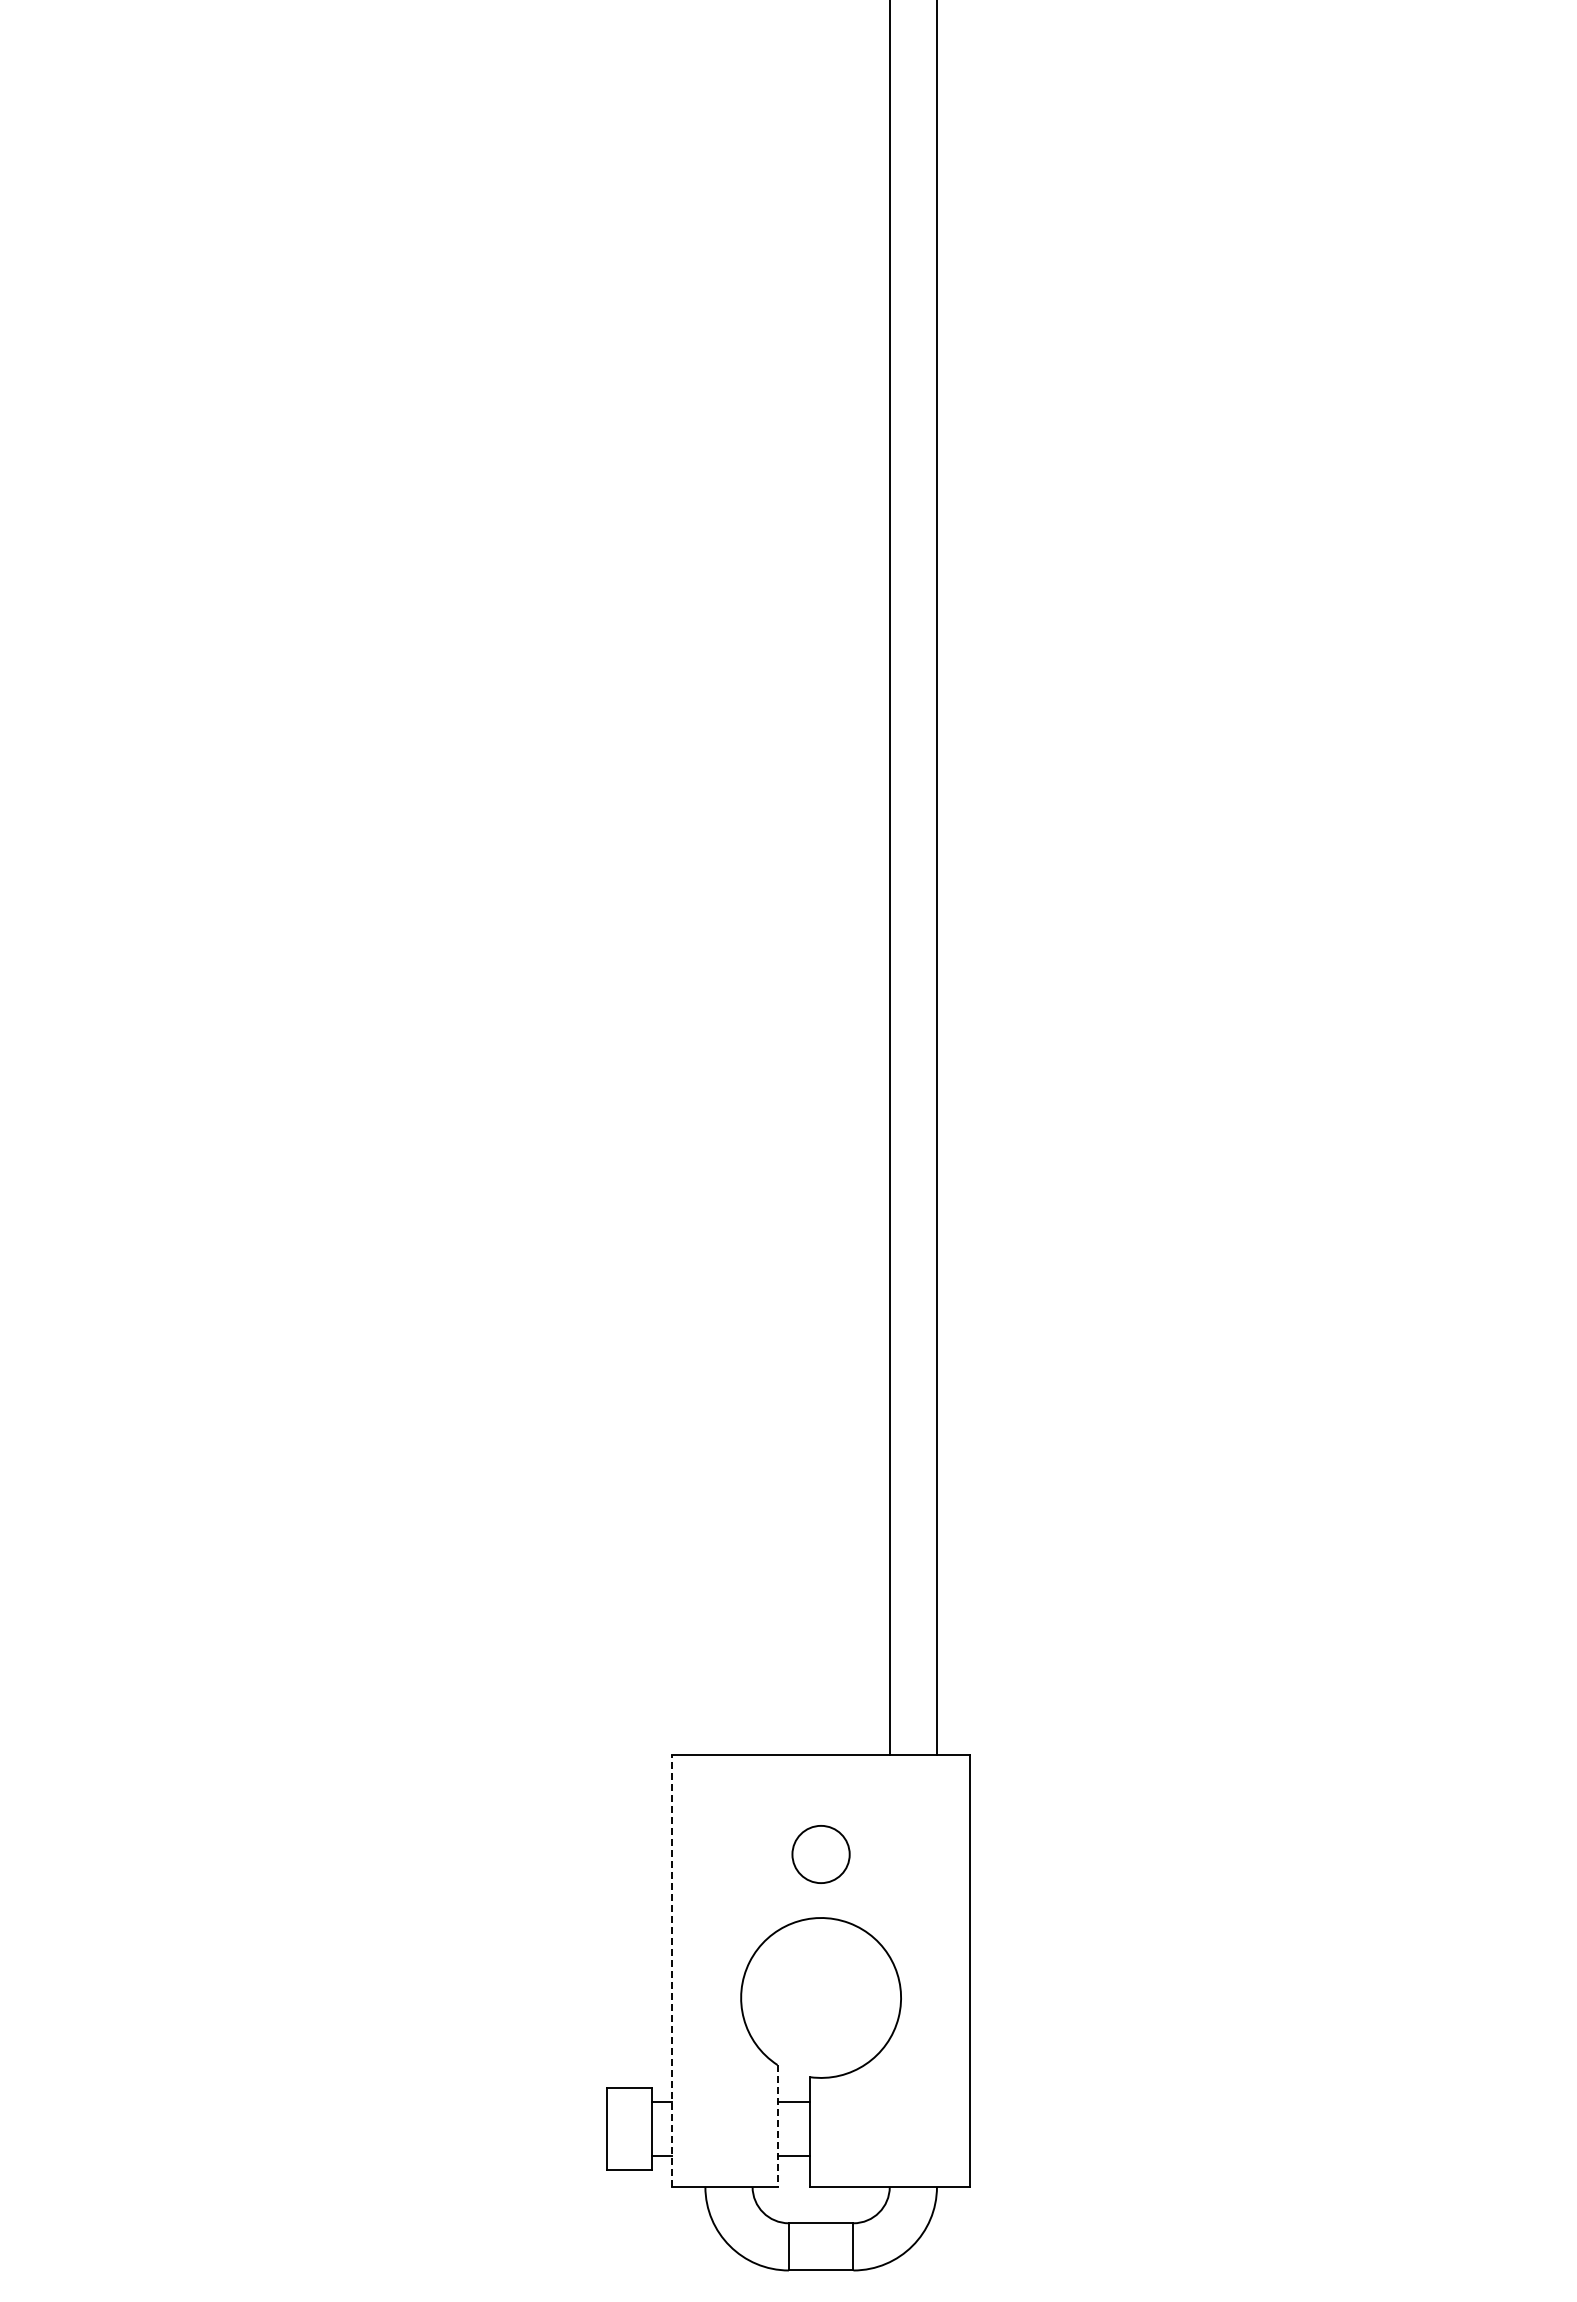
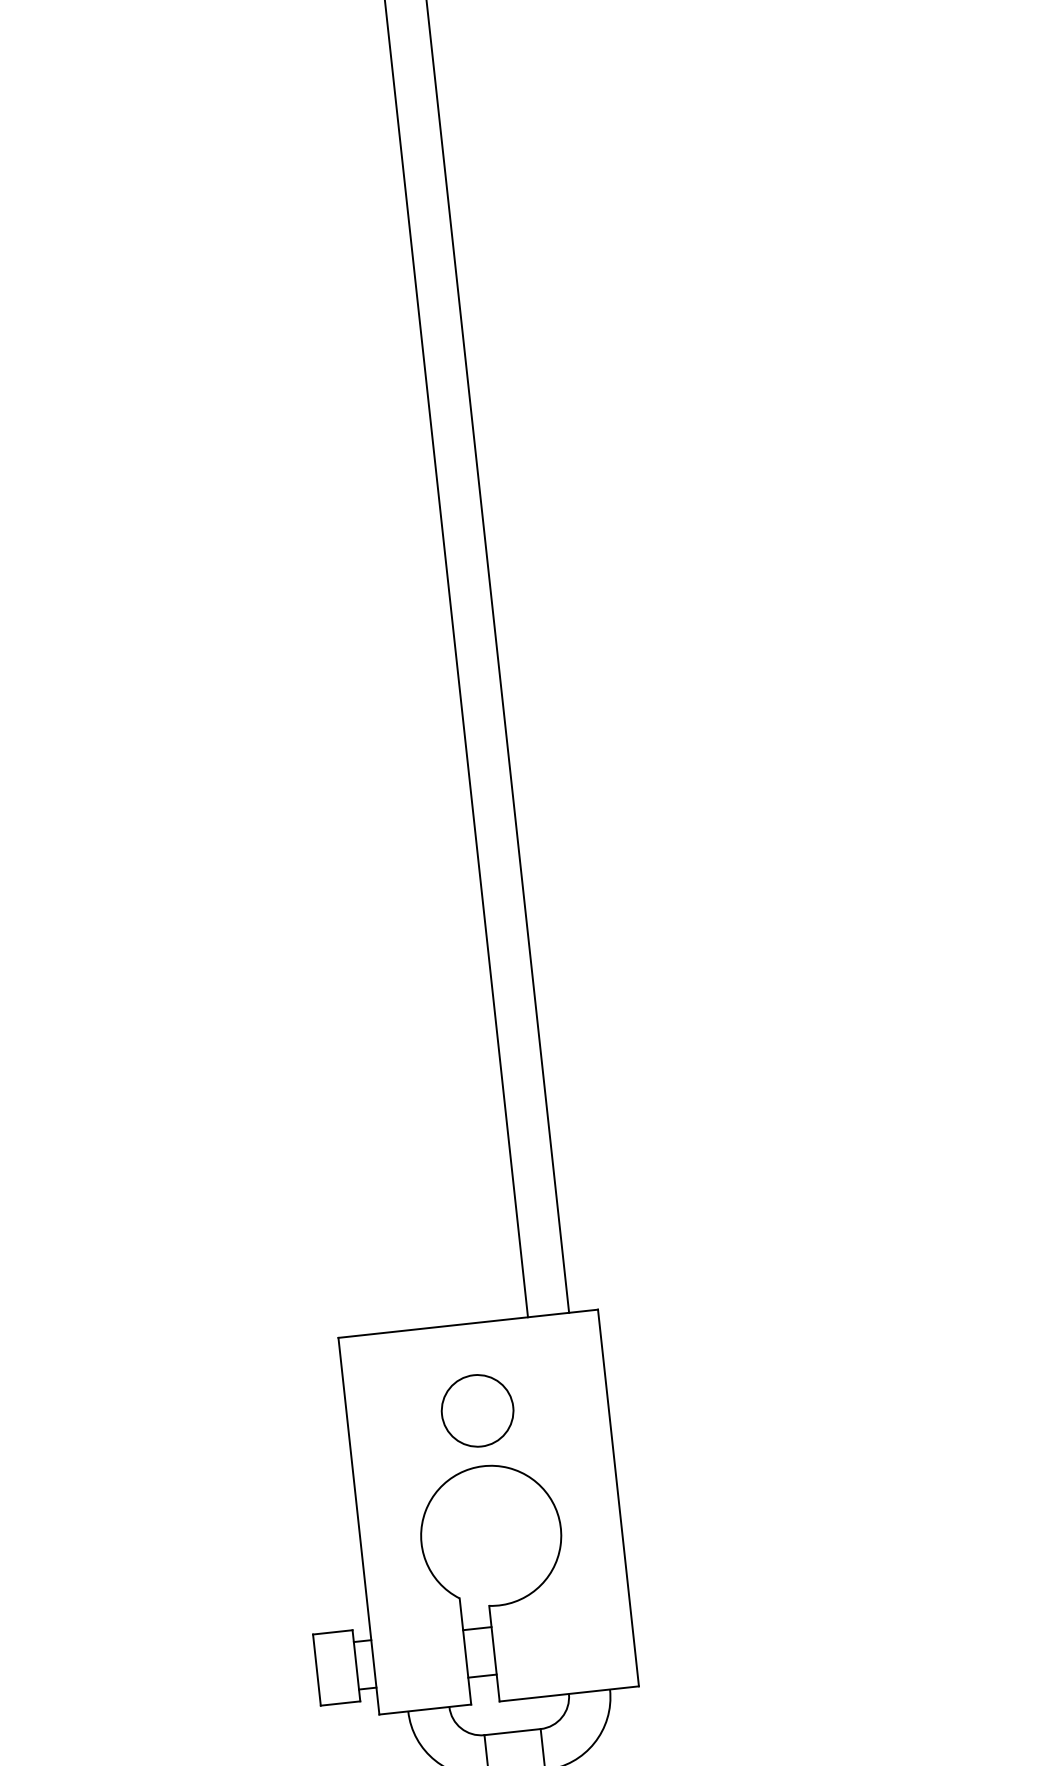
circle: (820, 1854) -> (477, 1410), size x1.43
line: (672, 1970) -> (359, 1525), dashed -> solid
line: (777, 2126) -> (465, 1651), dashed -> solid

